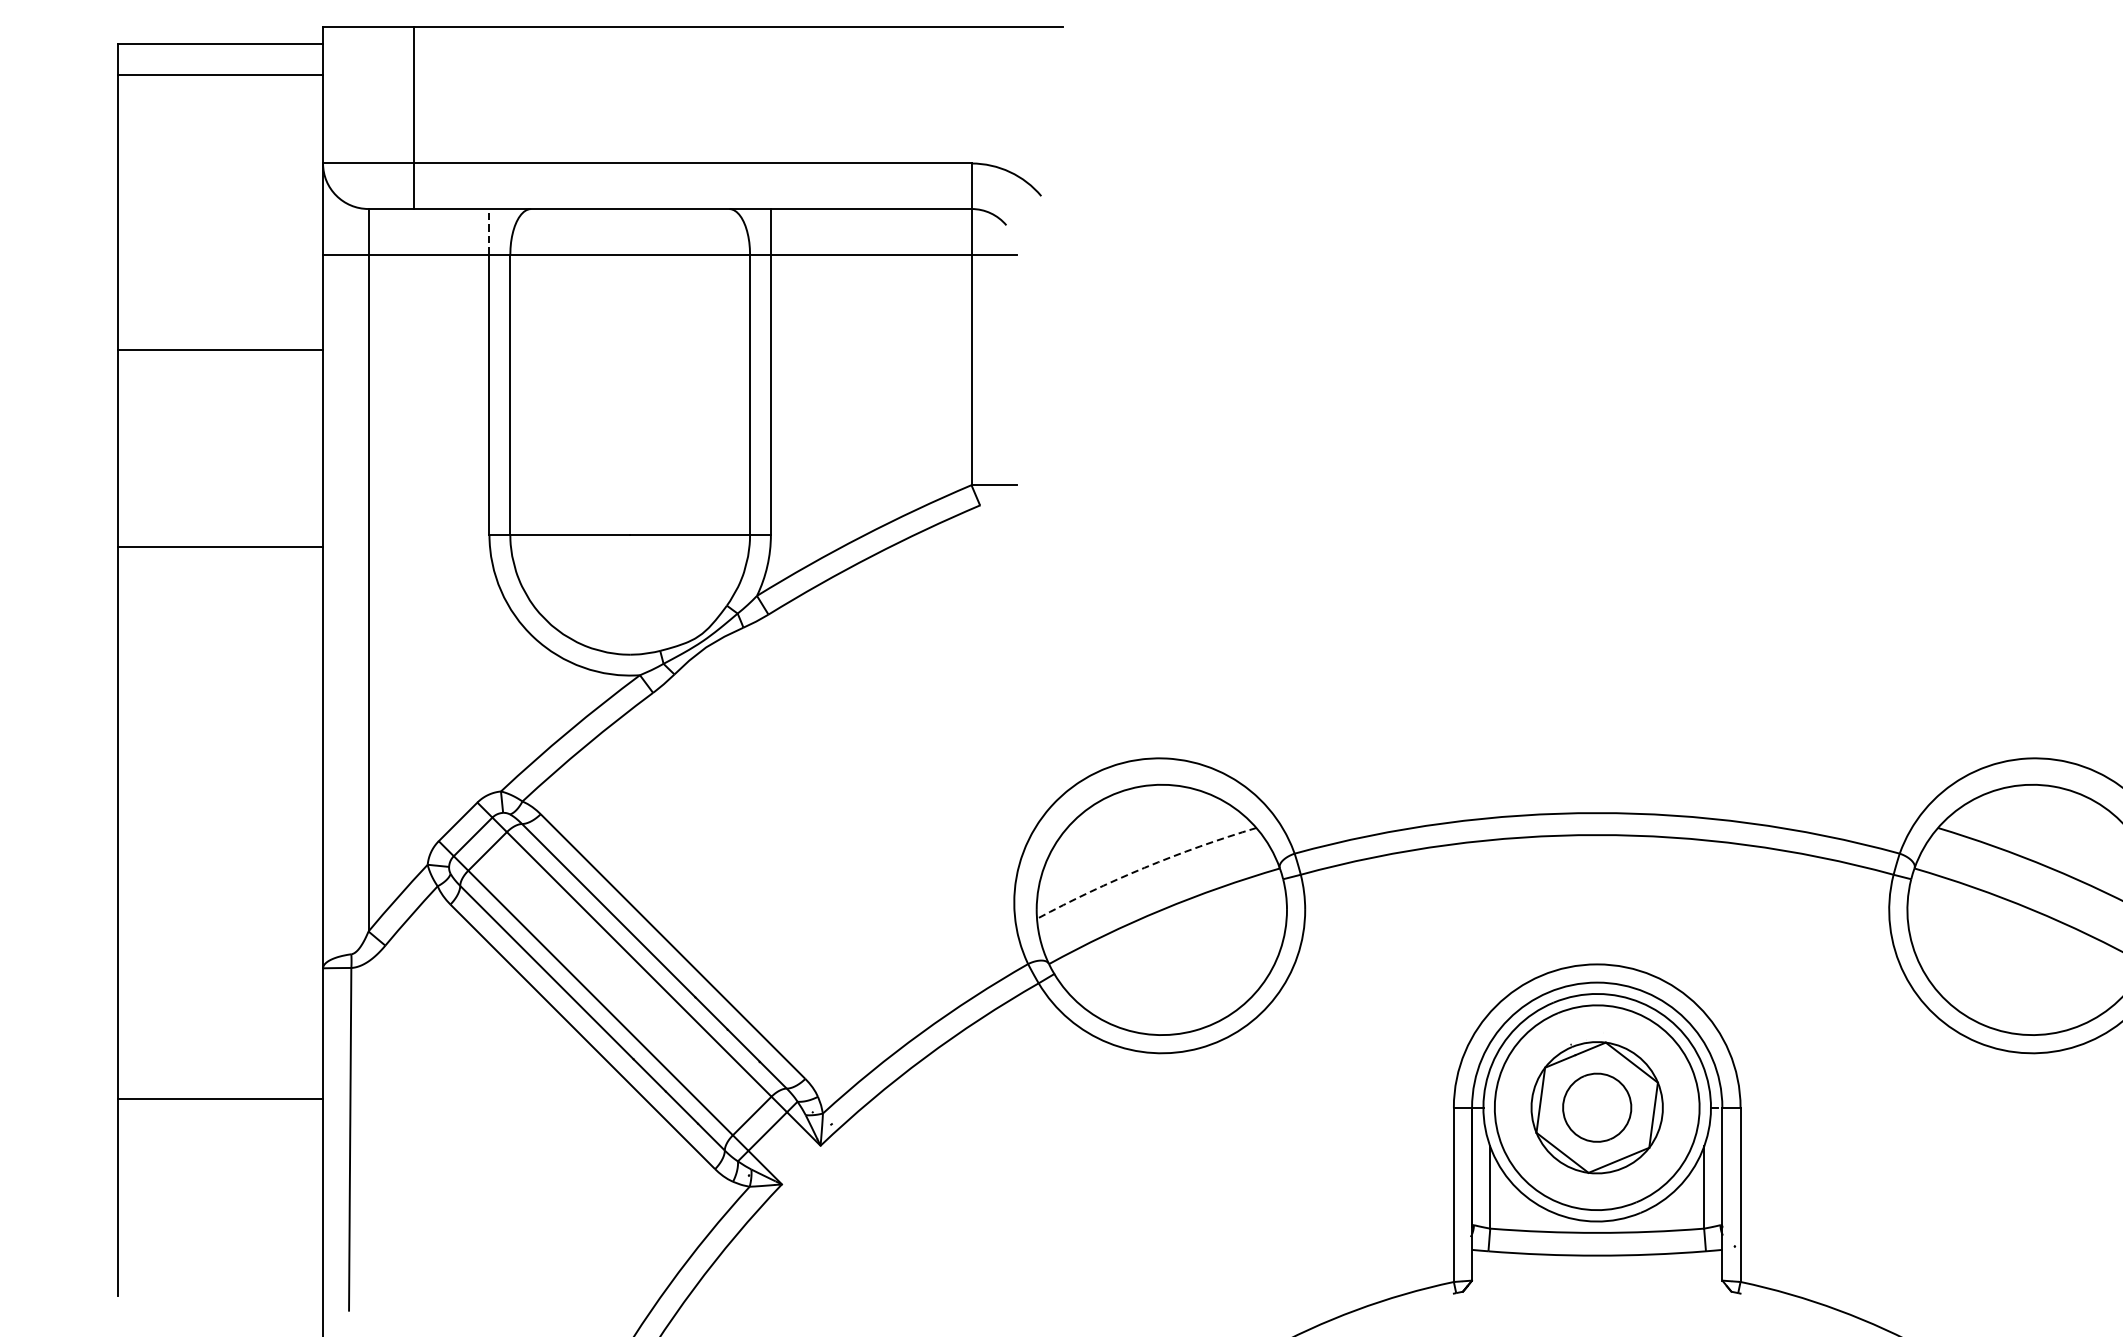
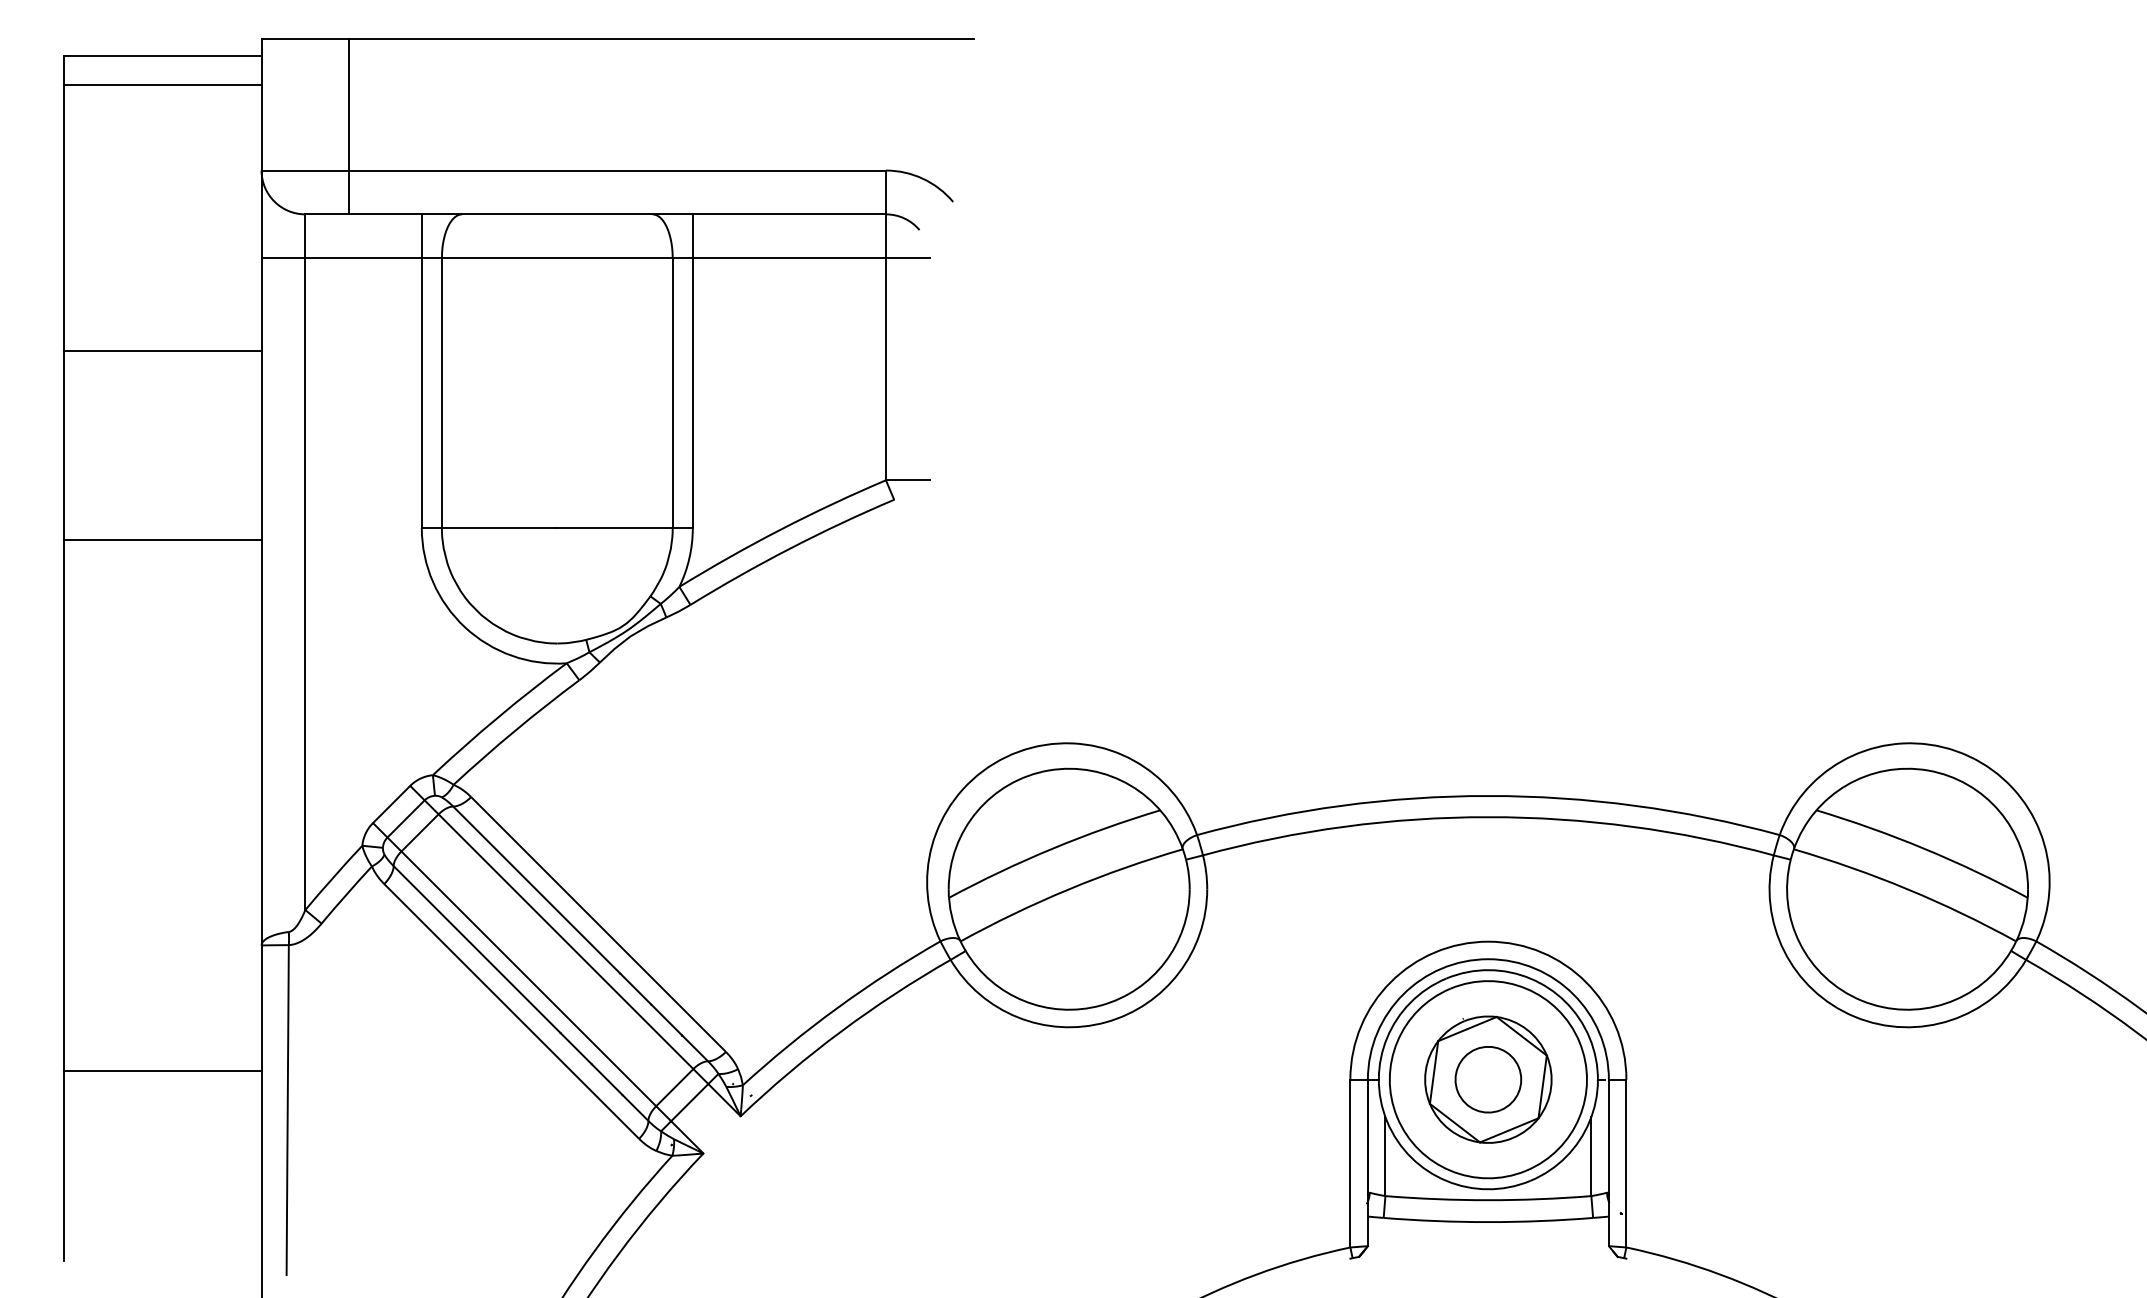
line: (489, 231) -> (421, 236), dashed -> solid
arc: (1144, 867) -> (1052, 848), dashed -> solid

